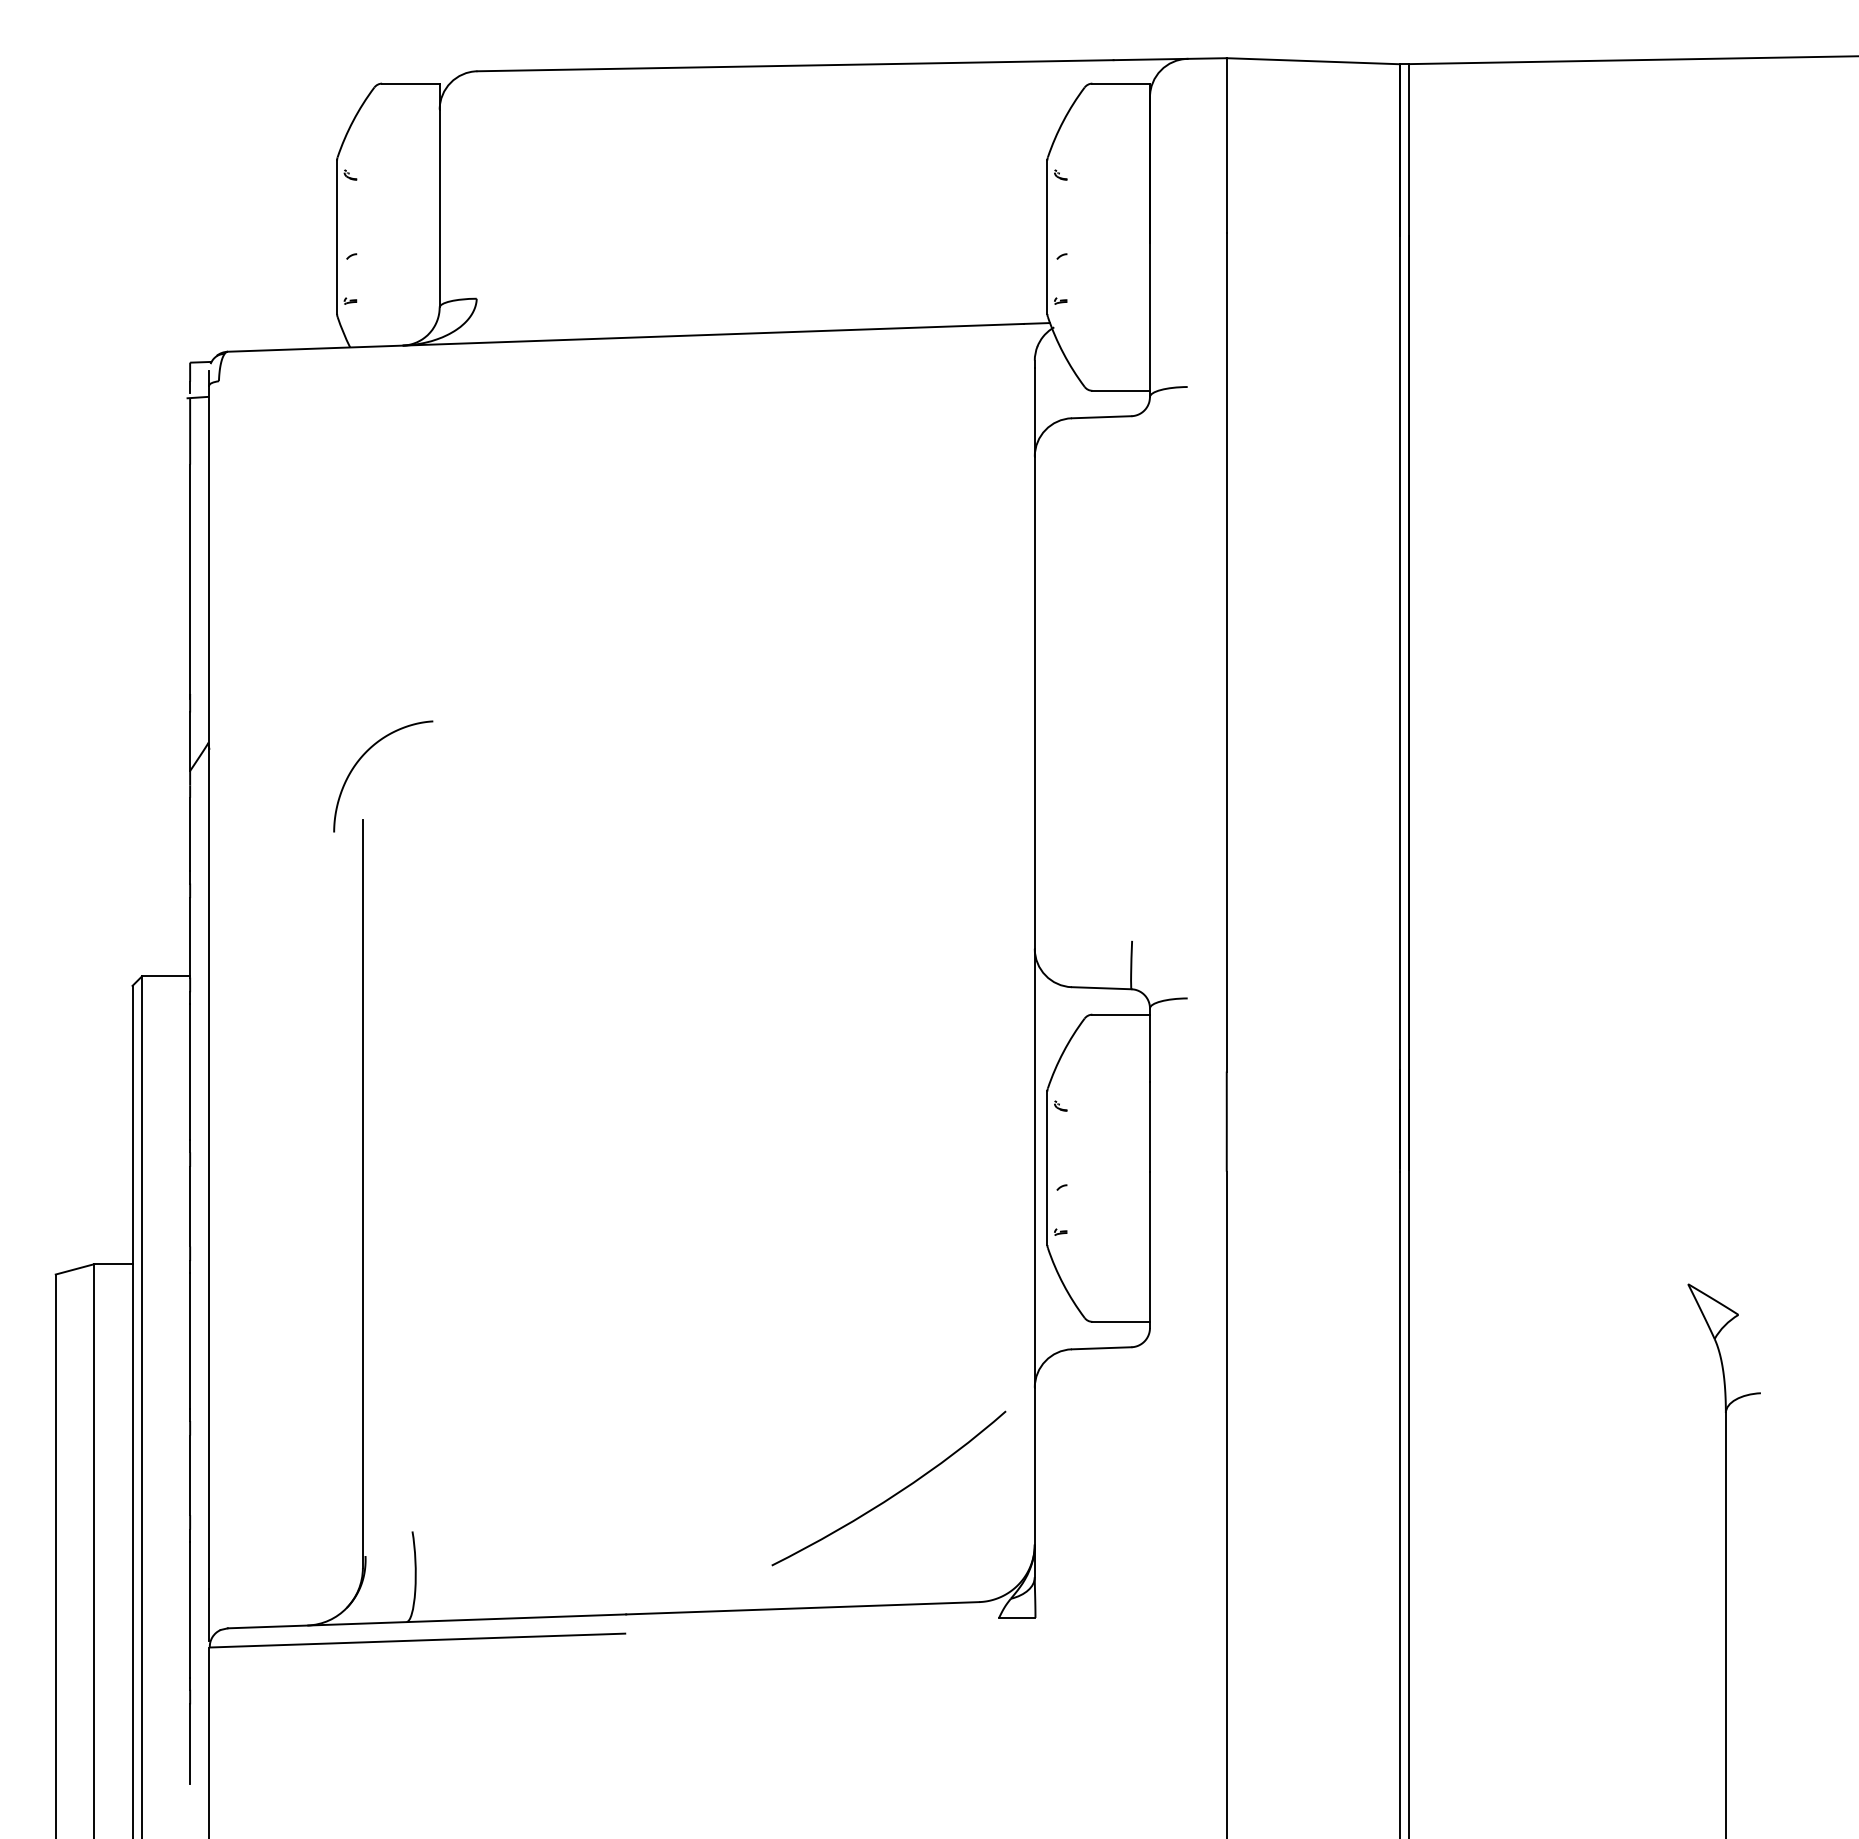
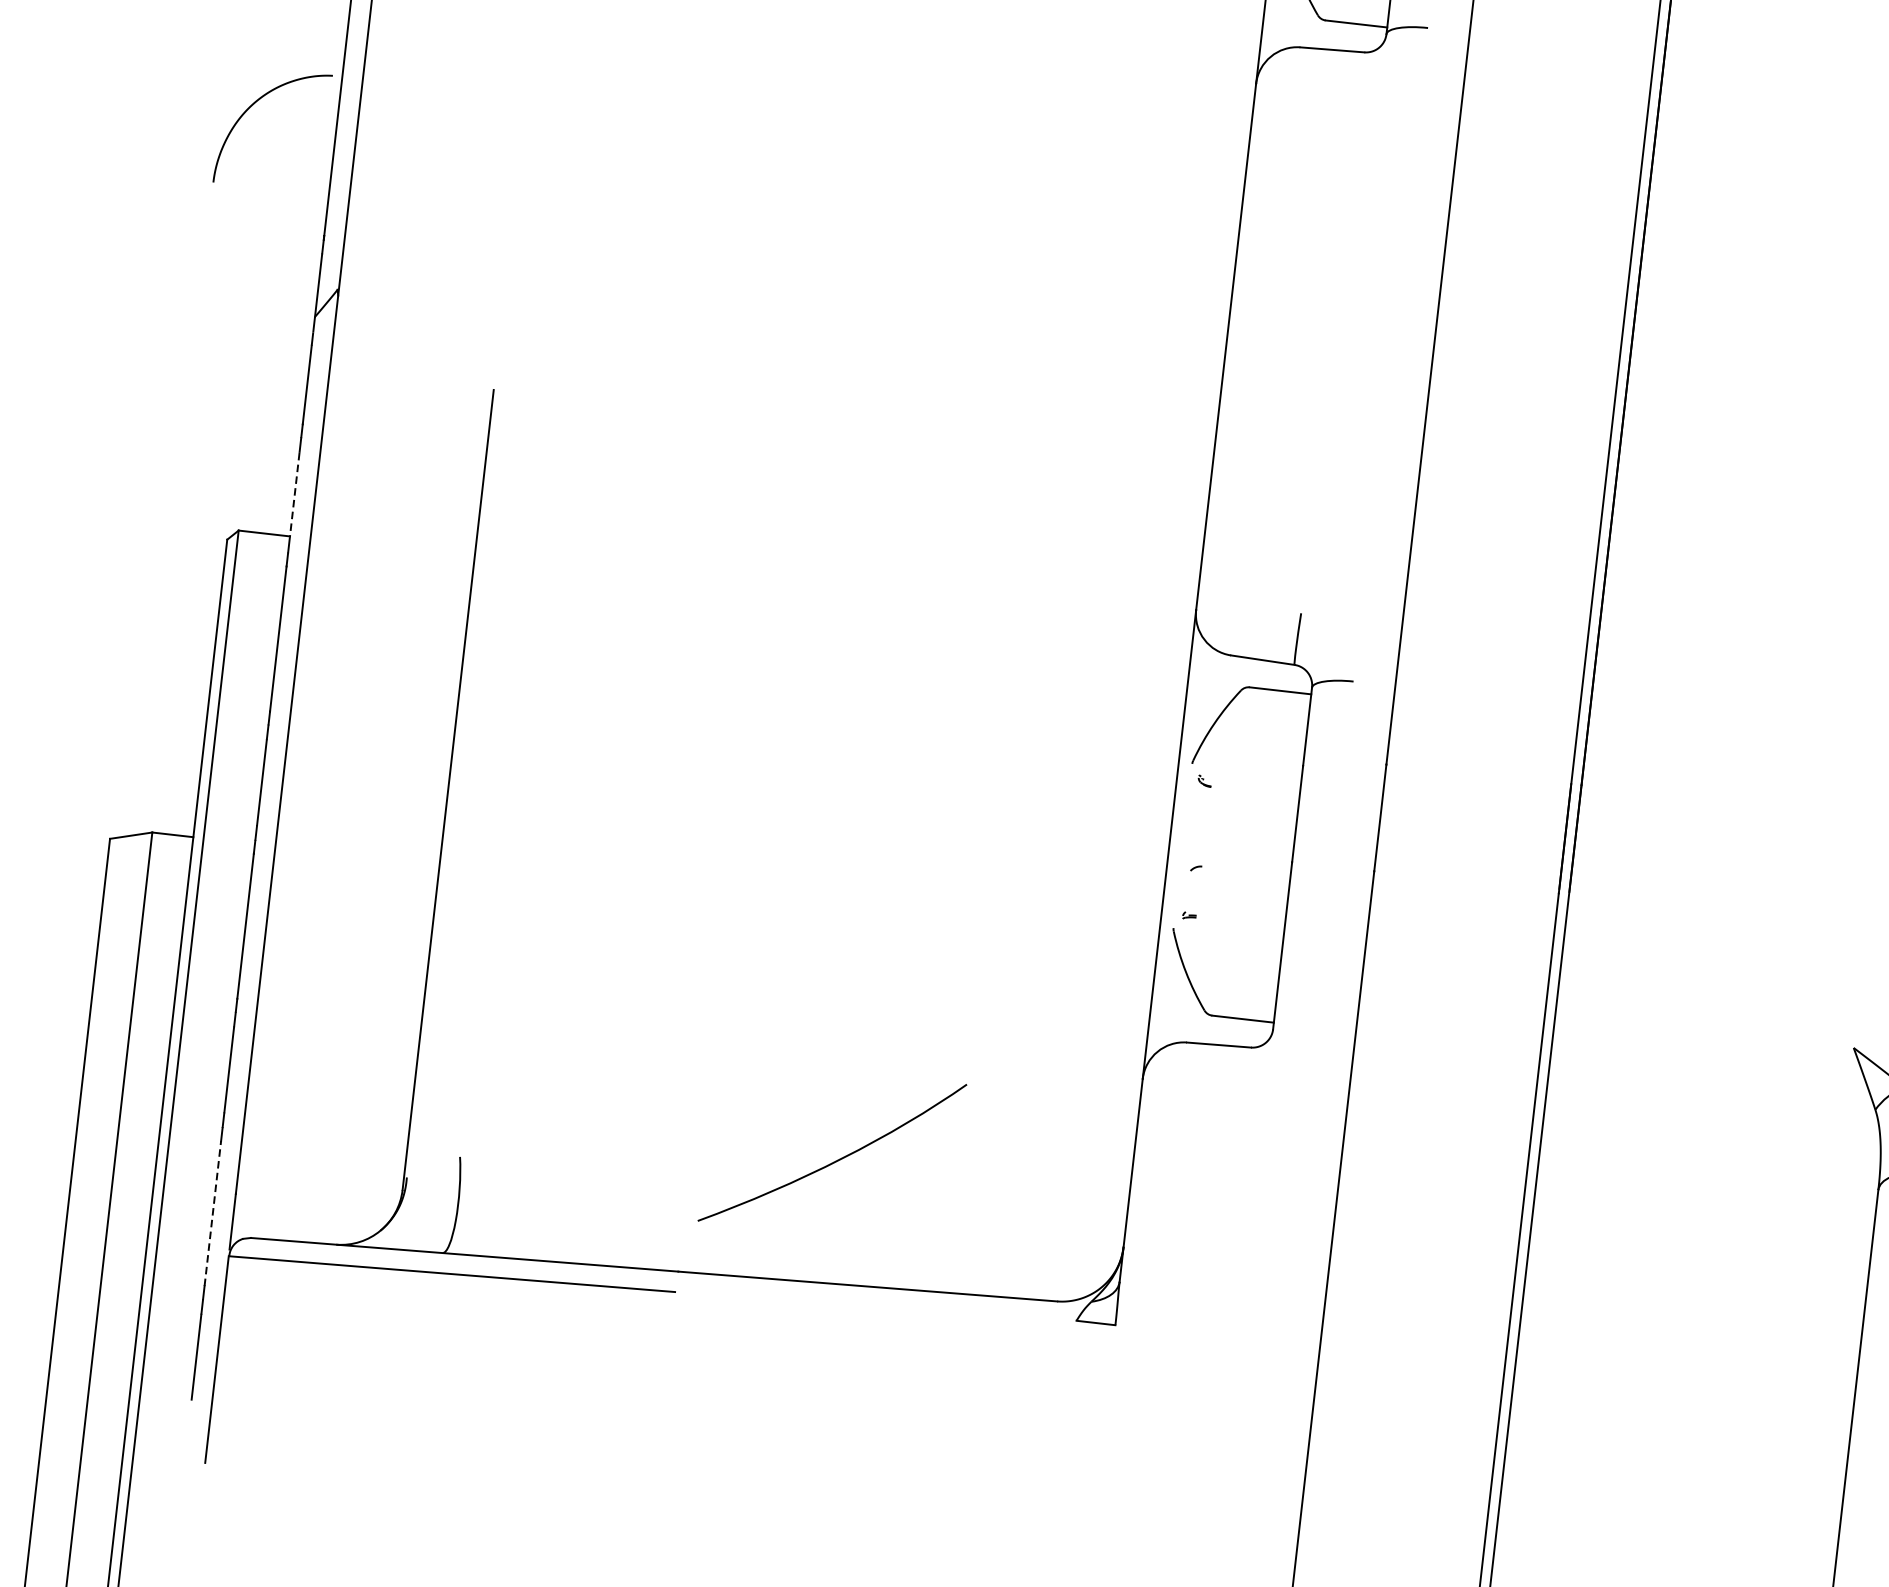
curve: (363, 756) -> (254, 104), moved
line: (190, 937) -> (295, 495), solid -> dashed
line: (1047, 1168) -> (1183, 846), removed
curve: (893, 1494) -> (836, 1159), moved
line: (190, 1609) -> (213, 1213), solid -> dashed

